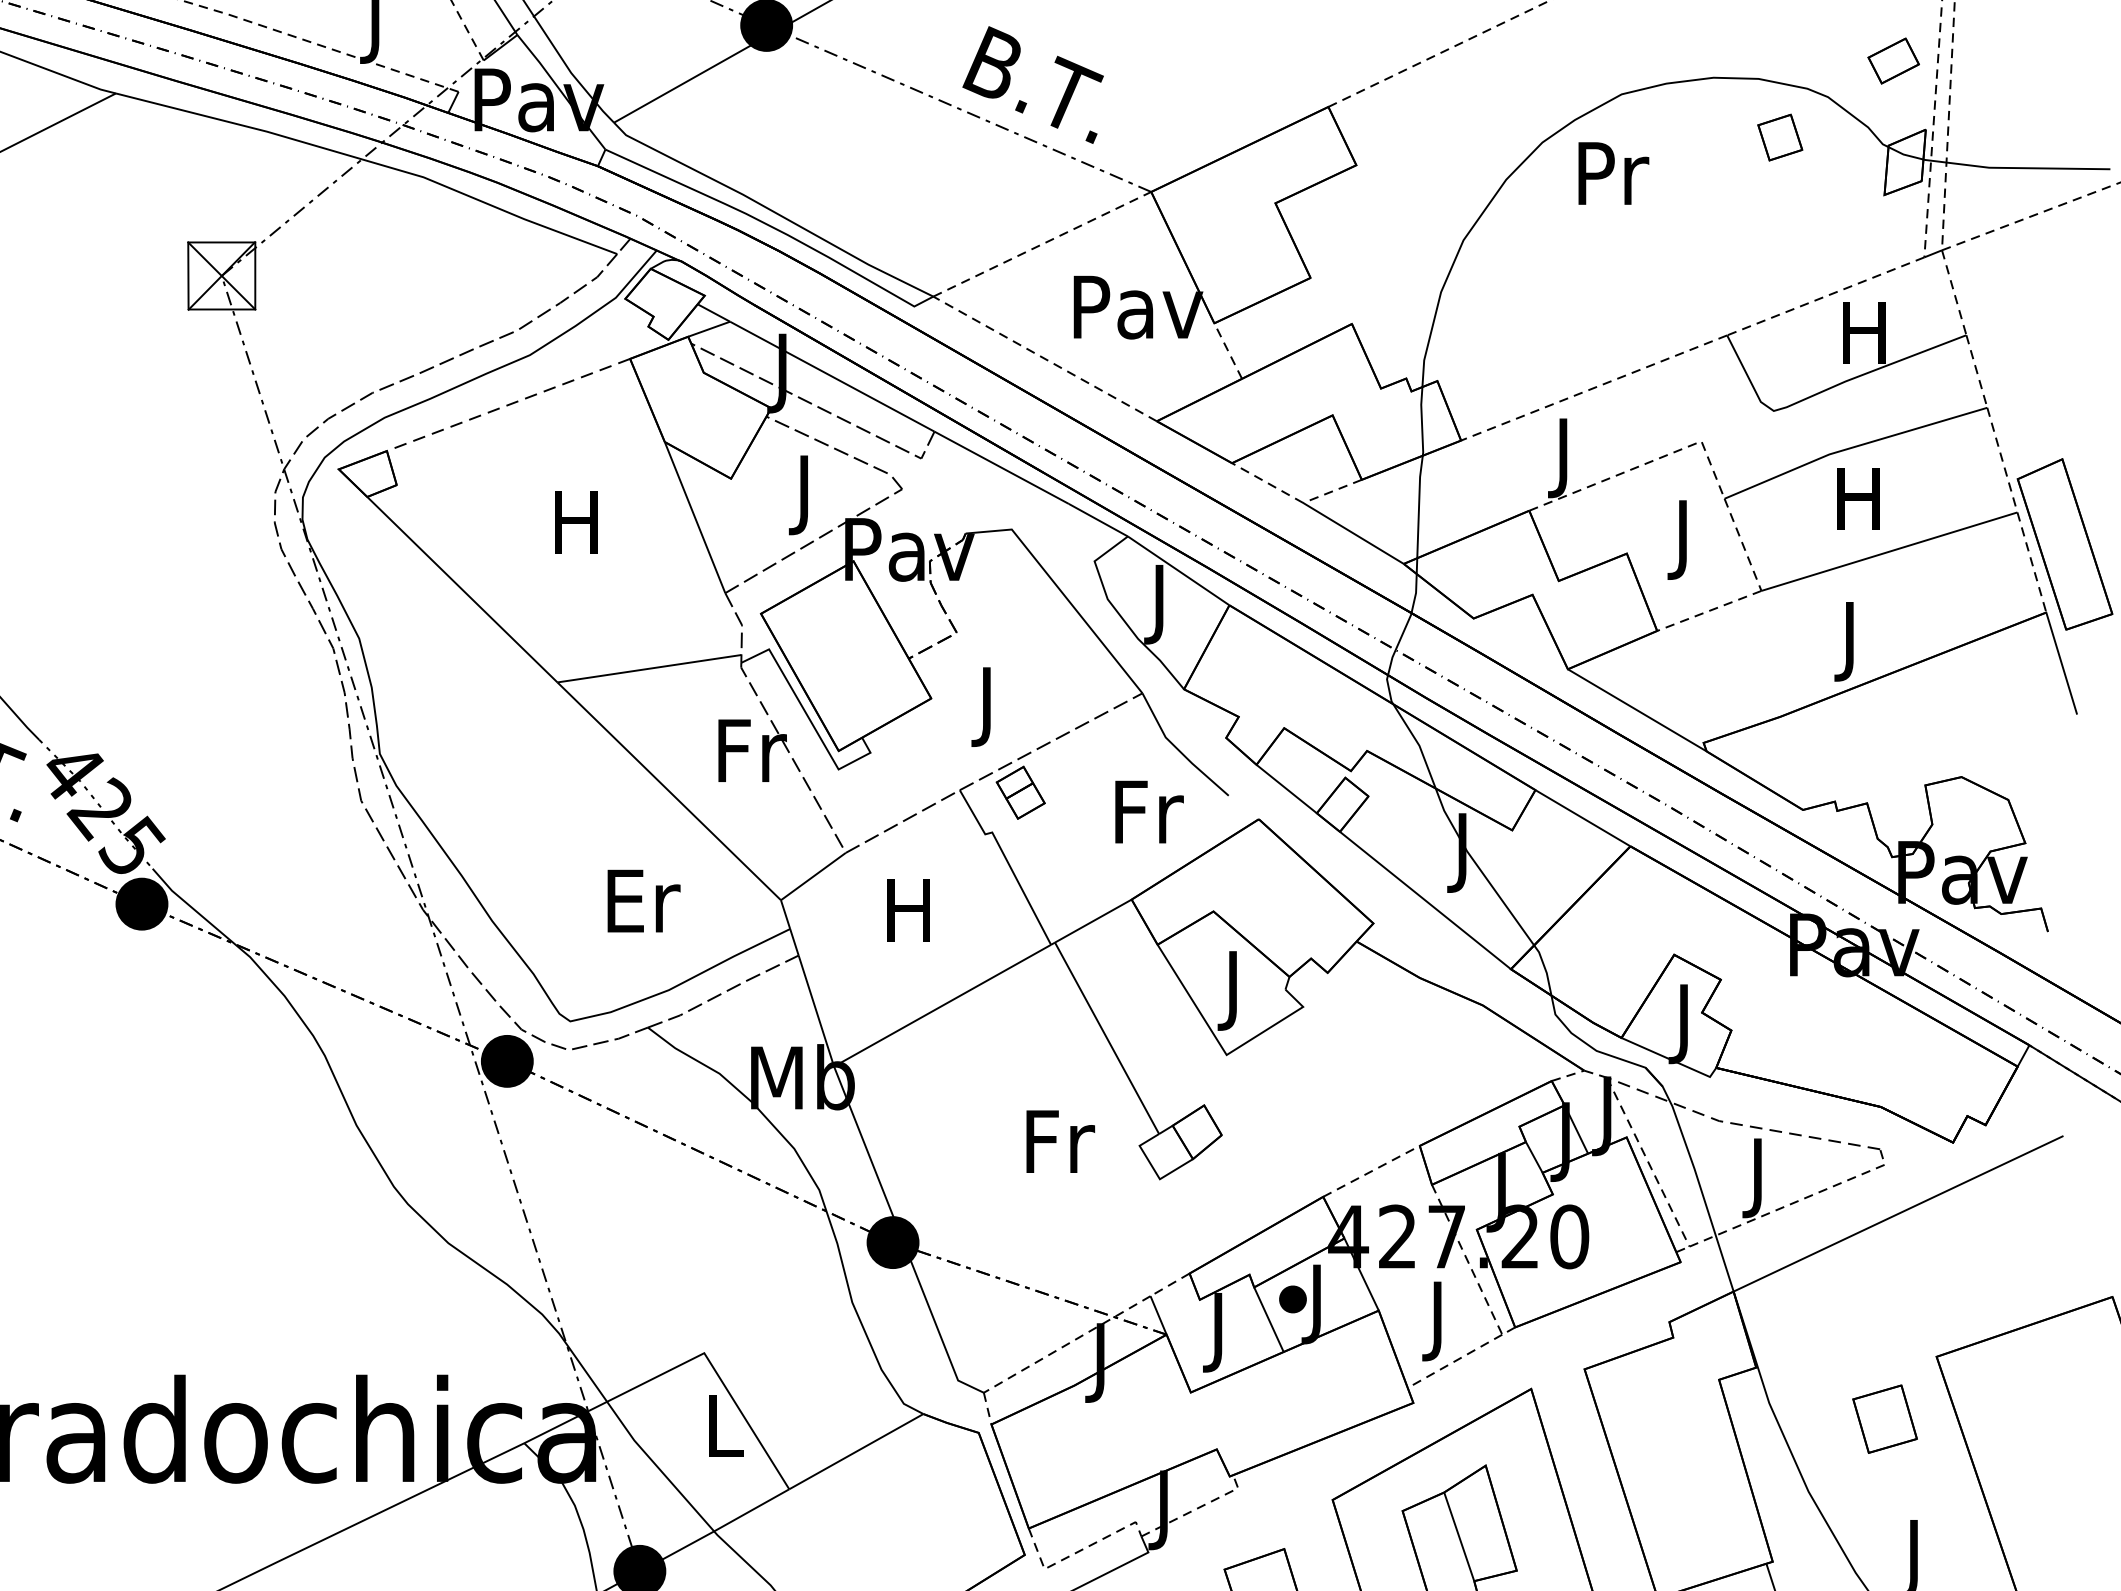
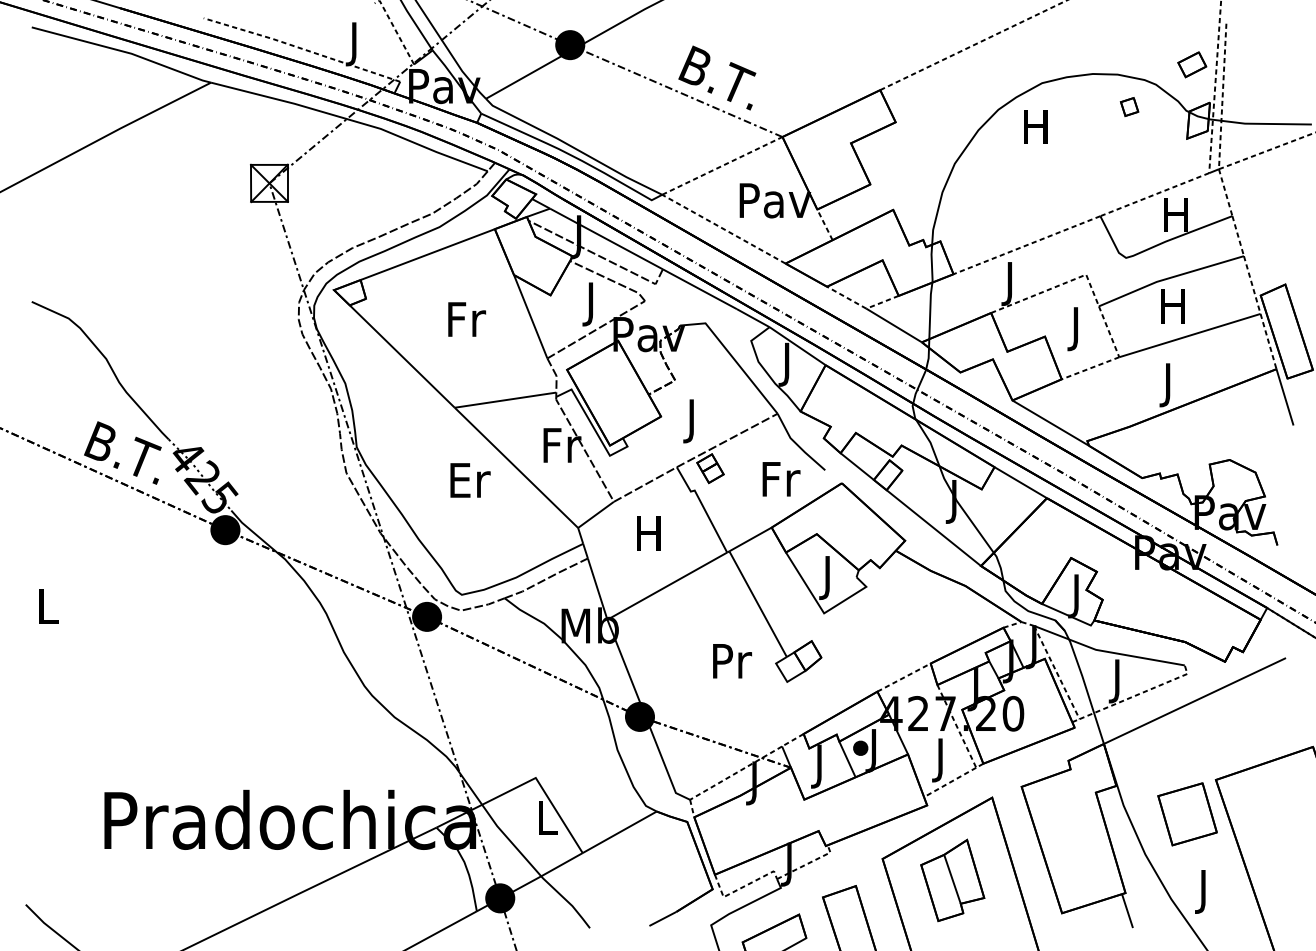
part: (1779, 136) -> (1129, 106), size x0.71
text: (1613, 172) -> (1037, 126), Pr -> H
line: (508, 404) -> (427, 254), dashed -> solid
text: (580, 522) -> (467, 319), H -> Fr
text: (643, 901) -> (470, 480), moved
line: (1738, 1124) -> (1106, 651), dashed -> solid
text: (1060, 1142) -> (732, 661), Fr -> Pr
part: (1885, 1419) -> (1187, 814), size x1.67

